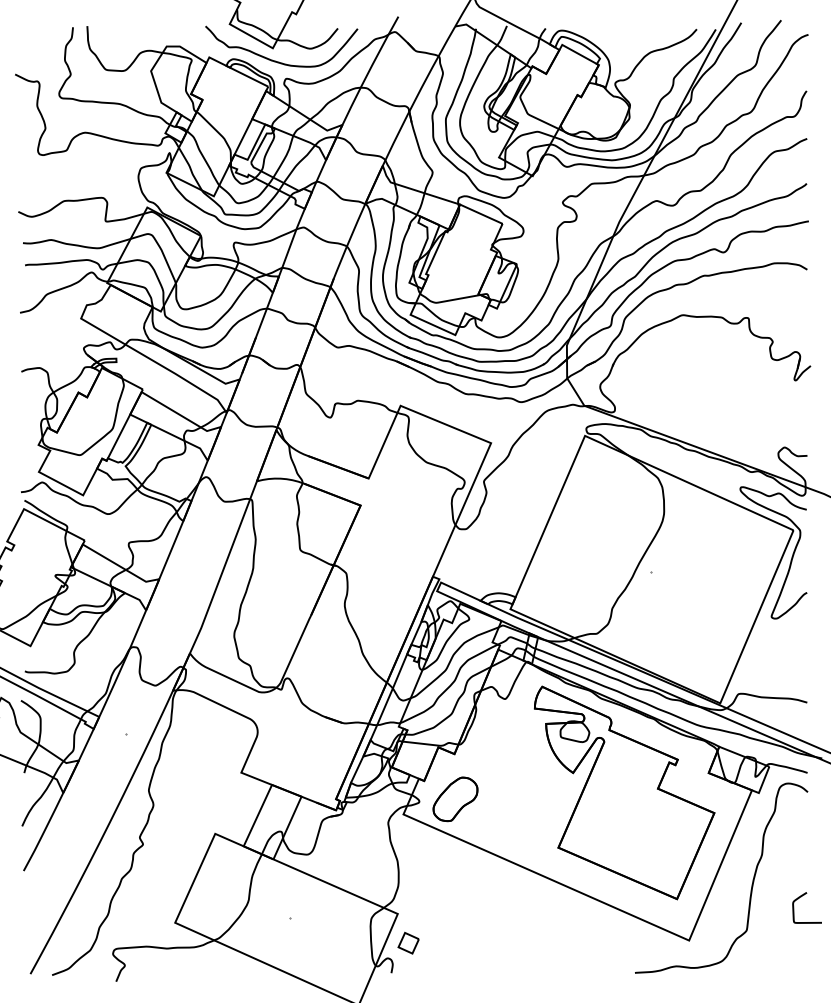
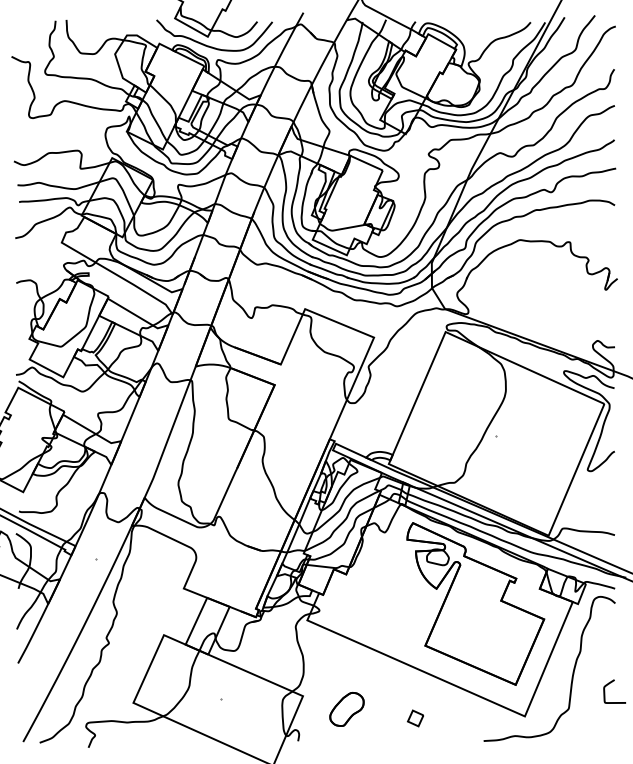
part: (455, 799) -> (346, 709), moved
part: (408, 942) -> (415, 717), moved

